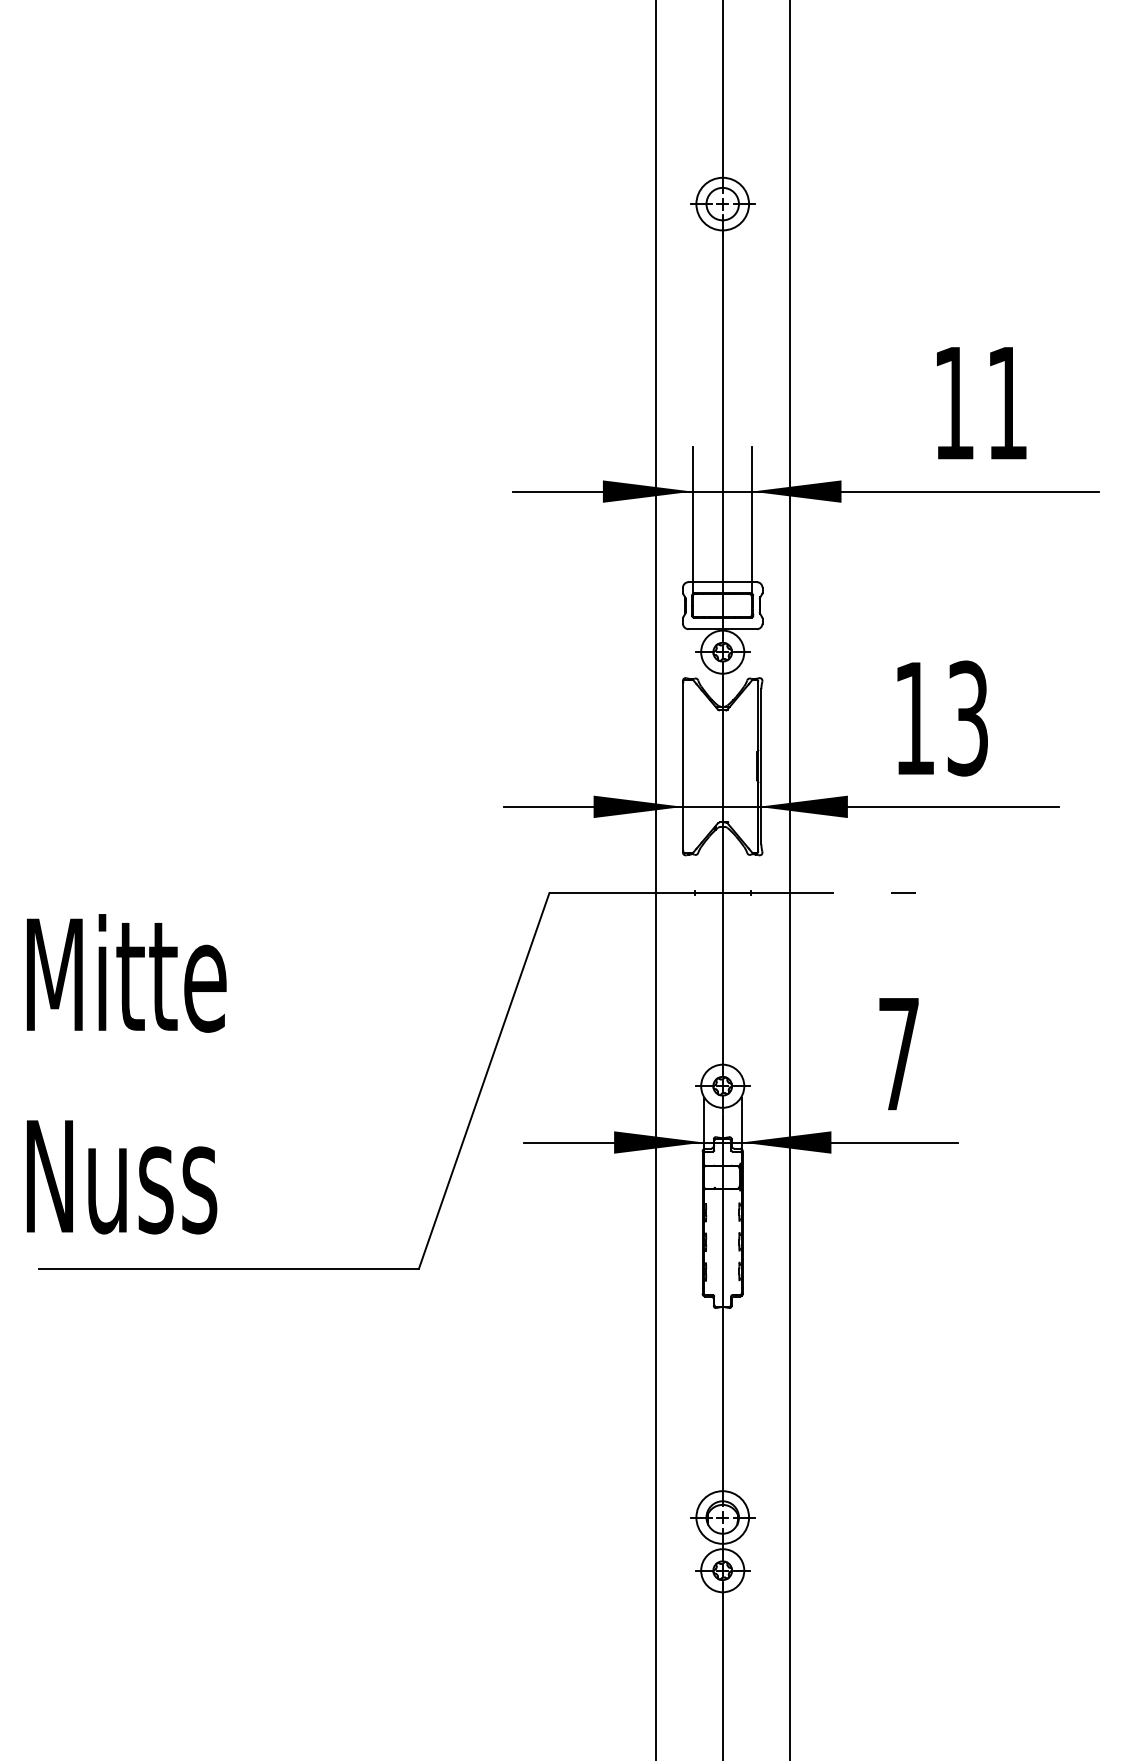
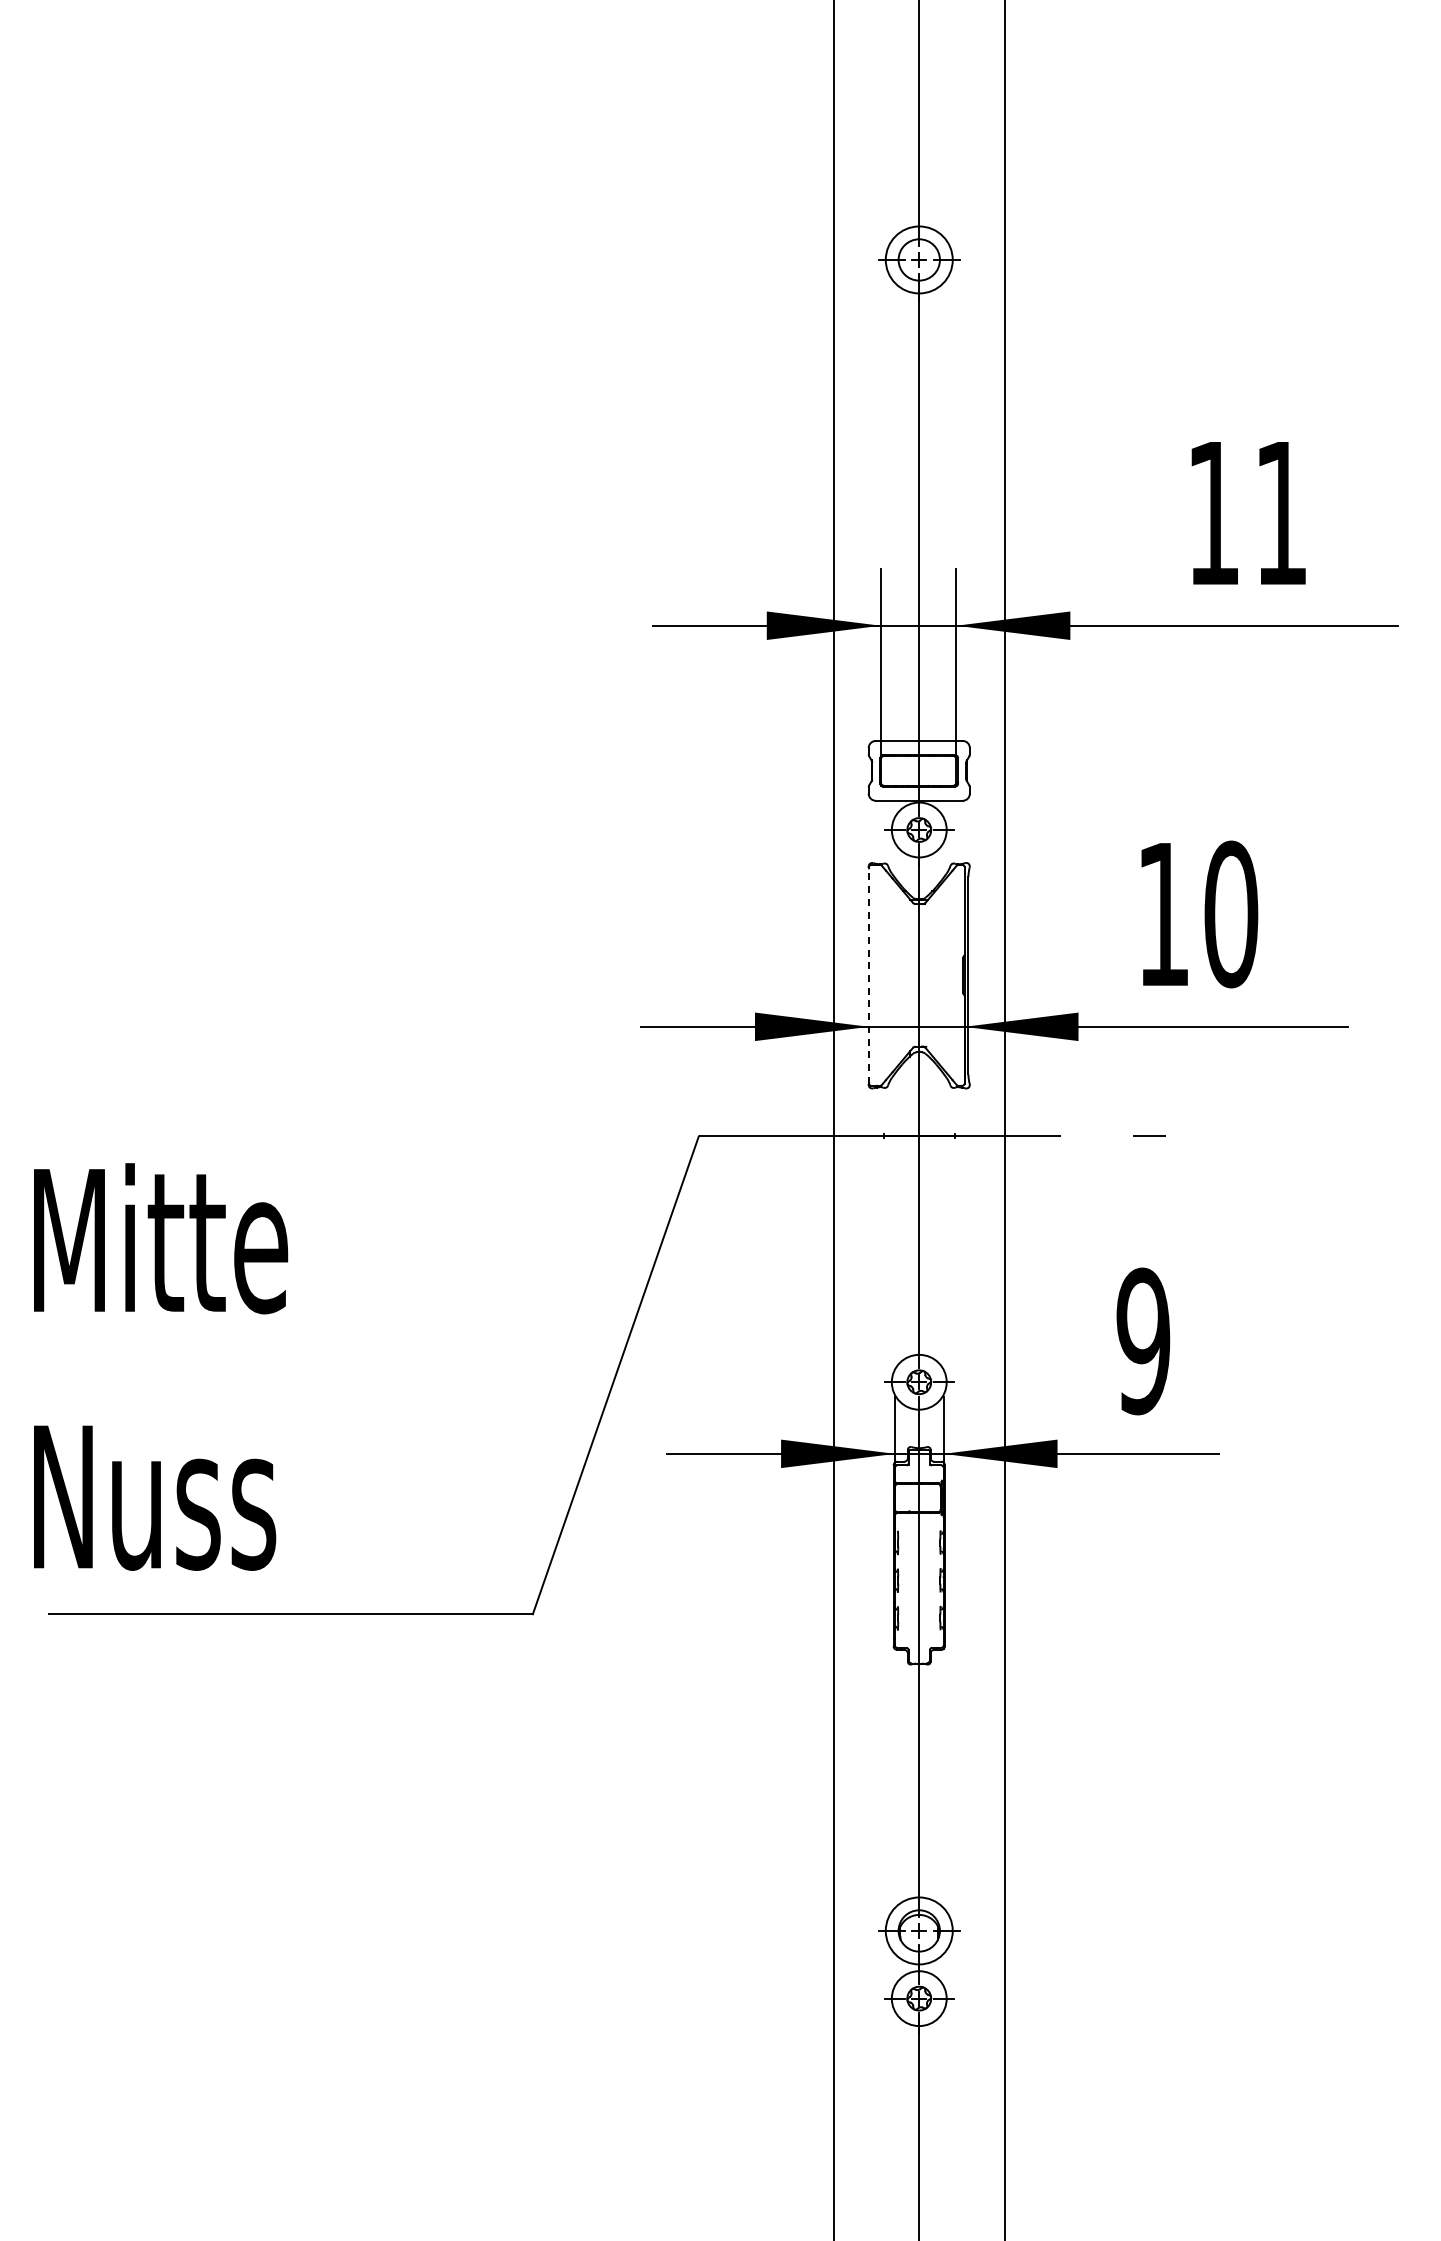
text: (968, 718) -> (1231, 914), 13 -> 10
line: (683, 765) -> (869, 974), solid -> dashed
text: (898, 1054) -> (1143, 1341), 7 -> 9

